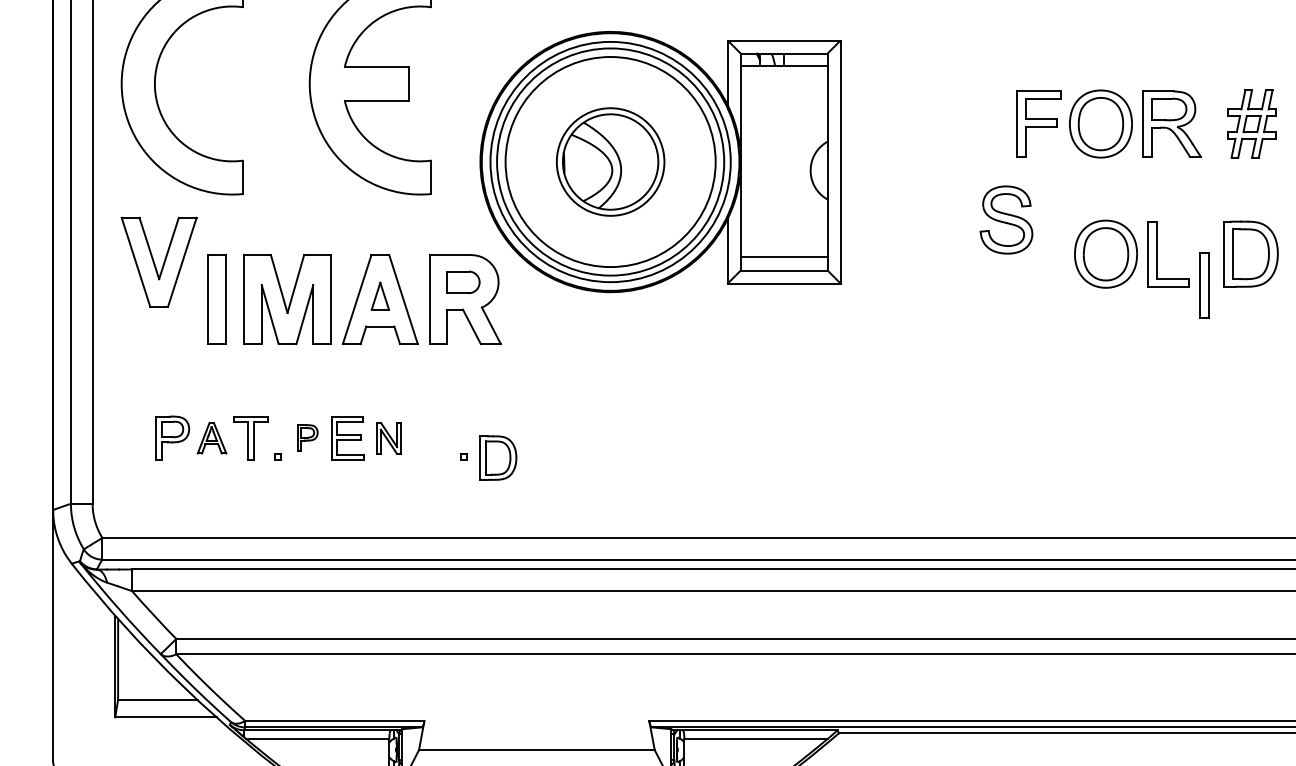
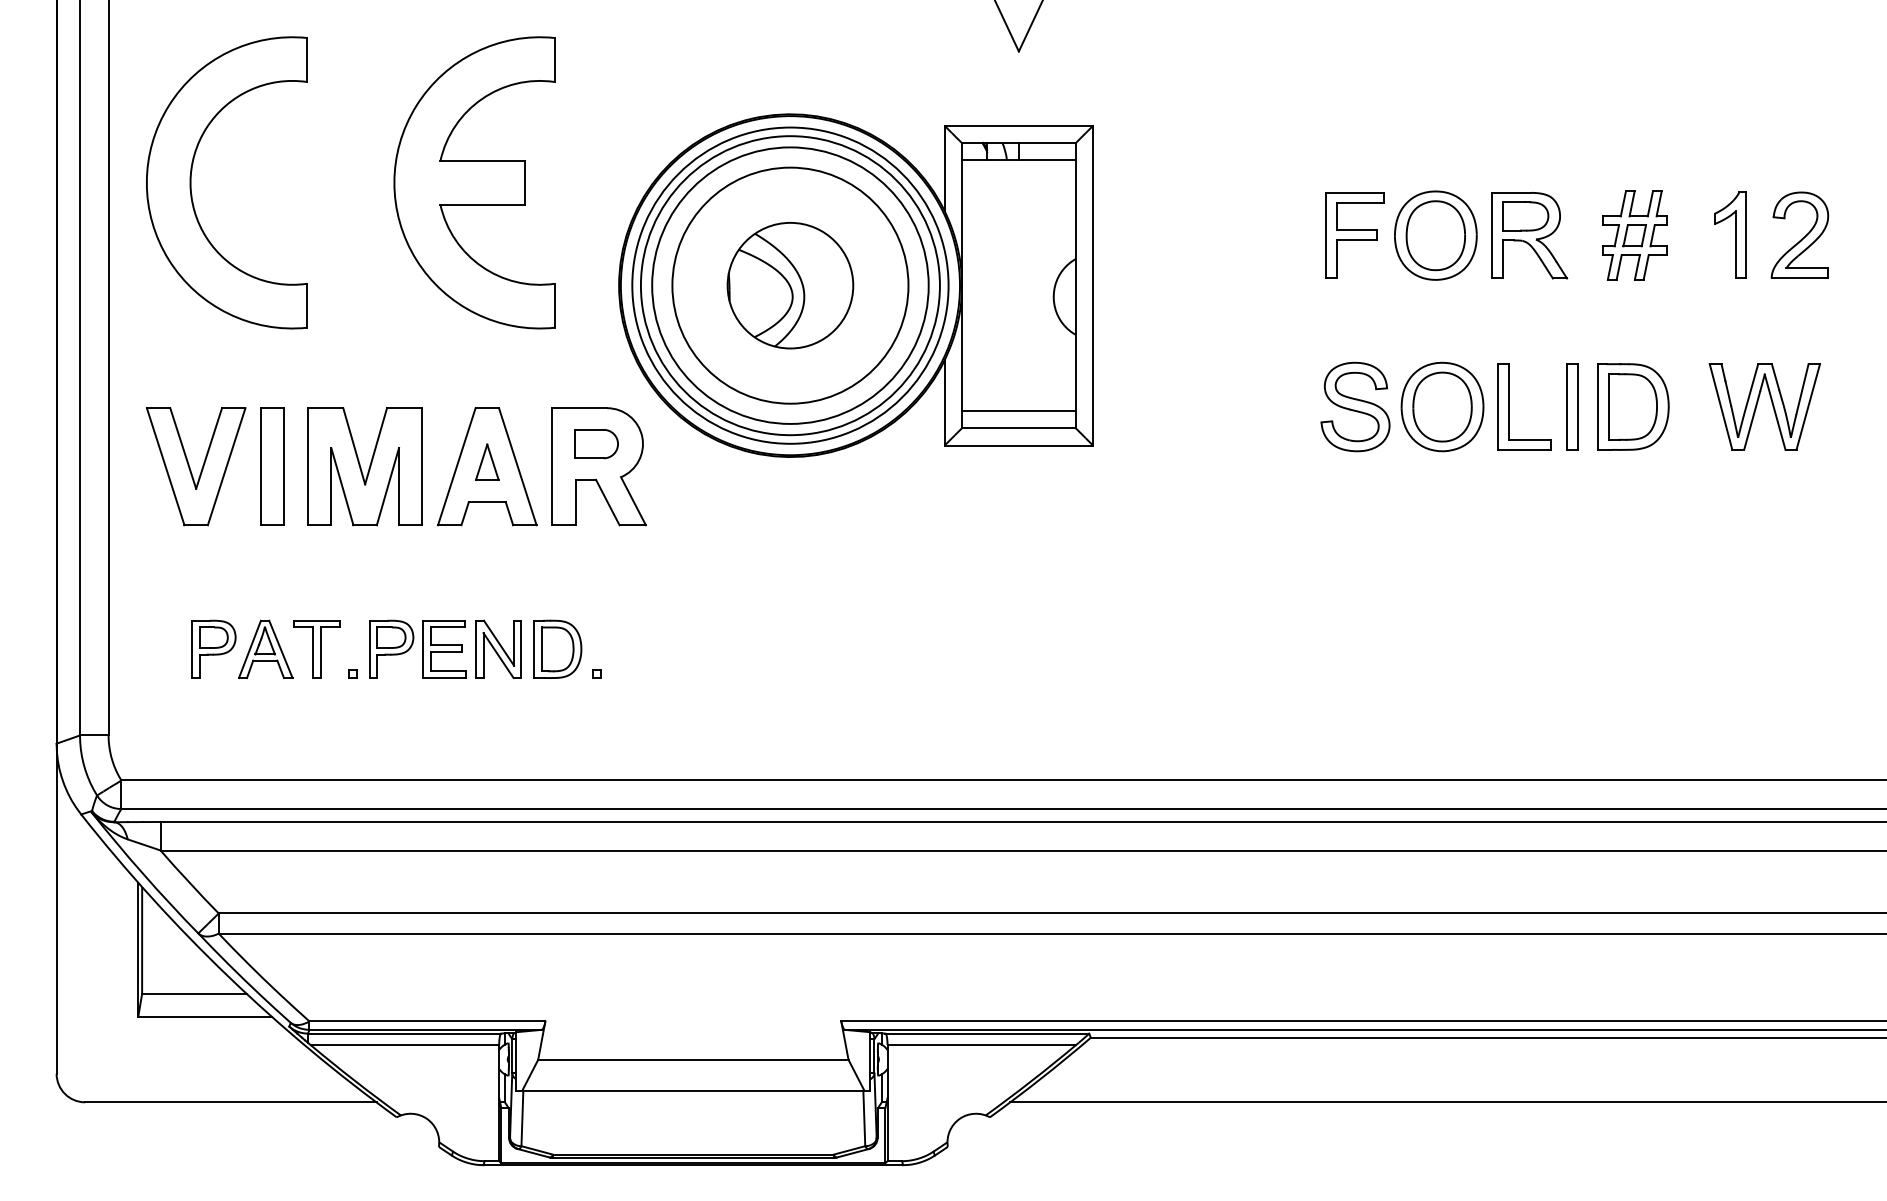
circle: (610, 161) -> (790, 285), size x1.67
part: (1006, 219) -> (1355, 406), moved
part: (158, 262) -> (195, 466), moved
part: (1204, 284) -> (1572, 406), moved
part: (211, 437) -> (265, 648), size x1.43
part: (307, 437) -> (391, 648), size x1.67
part: (388, 438) -> (498, 649), size x1.43
part: (498, 457) -> (557, 648), moved

